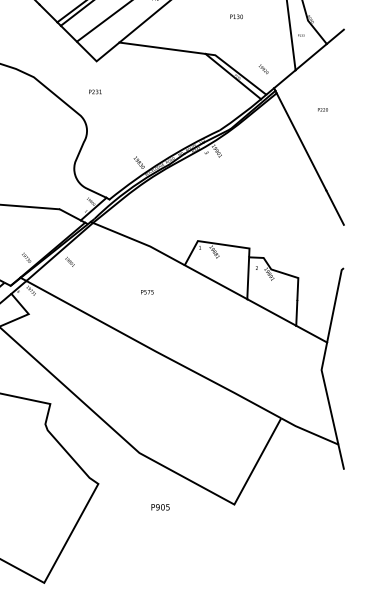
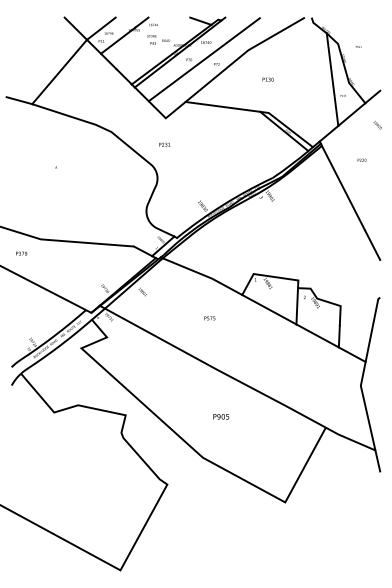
text: (235, 16) -> (267, 79), moved
text: (263, 69) -> (377, 125), moved
text: (160, 506) -> (221, 416), moved

